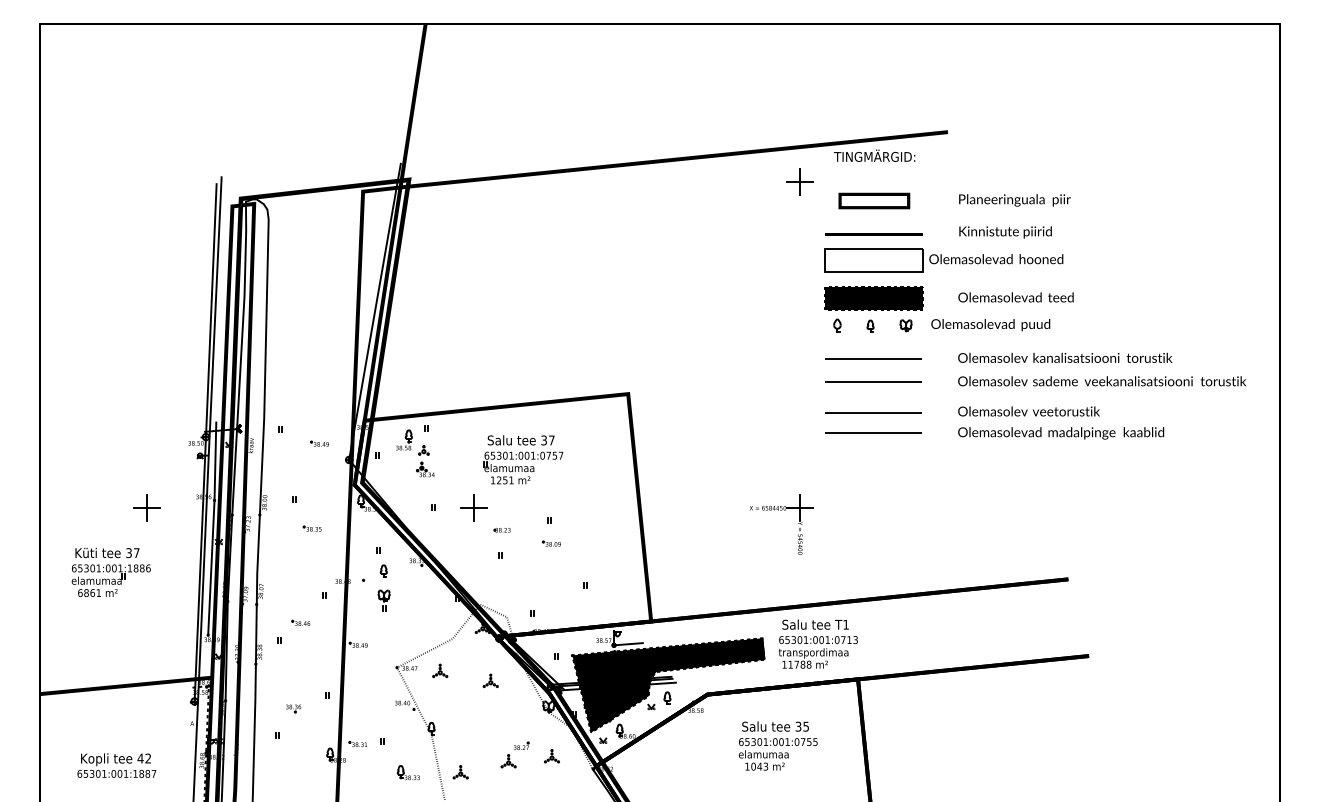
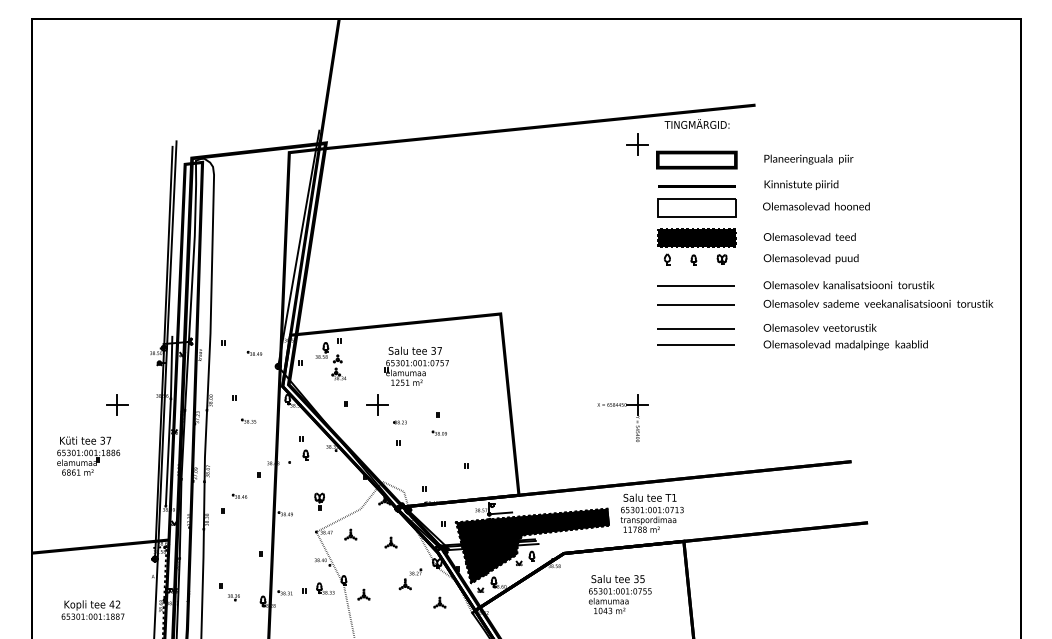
part: (874, 200) -> (696, 159), size x1.43
text: (996, 259) -> (816, 206), moved
text: (990, 325) -> (810, 259), moved
part: (383, 600) -> (319, 501), moved
part: (293, 708) -> (233, 597), moved
part: (514, 754) -> (410, 578), moved
part: (407, 772) -> (324, 588), moved
part: (460, 772) -> (363, 594), moved

